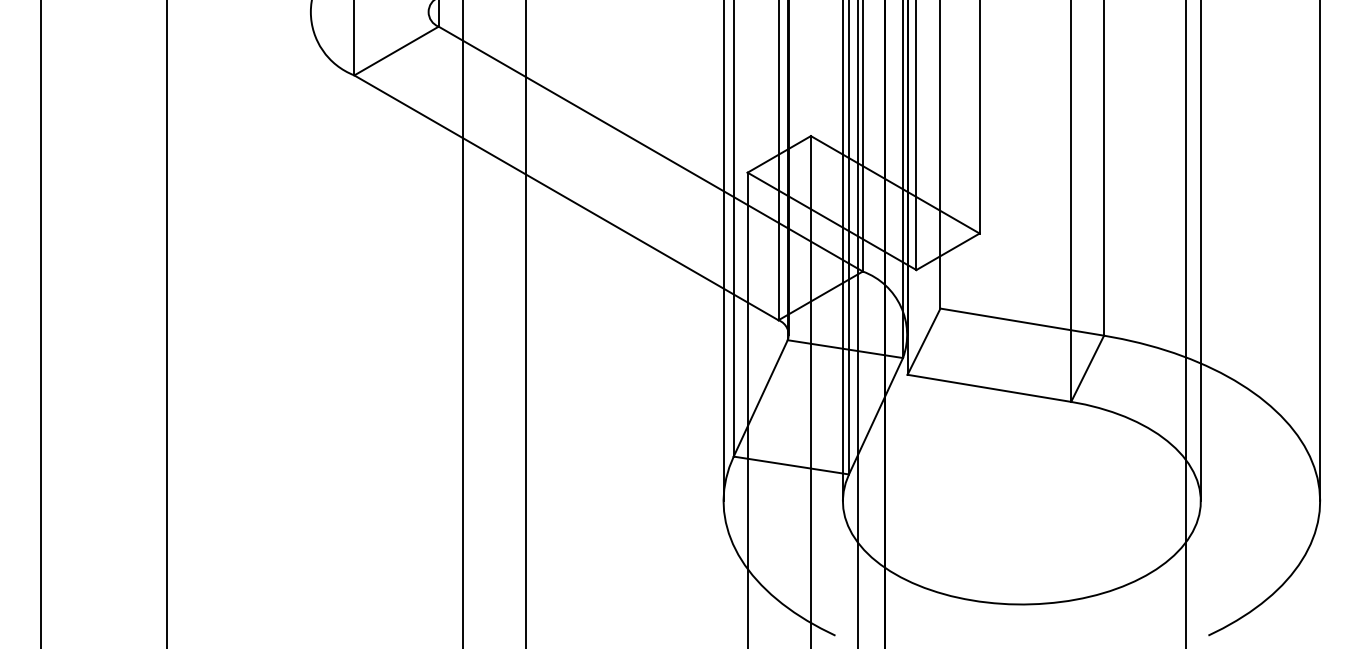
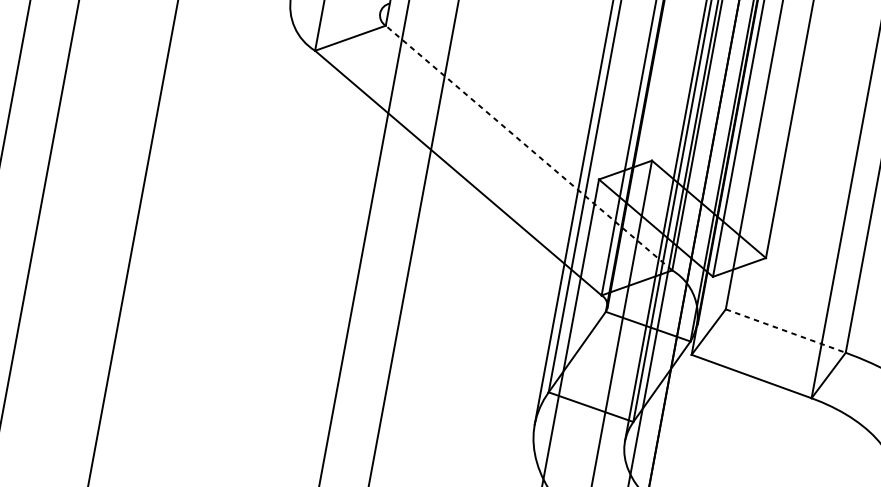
line: (650, 149) -> (528, 148), solid -> dashed
line: (1022, 322) -> (785, 331), solid -> dashed

